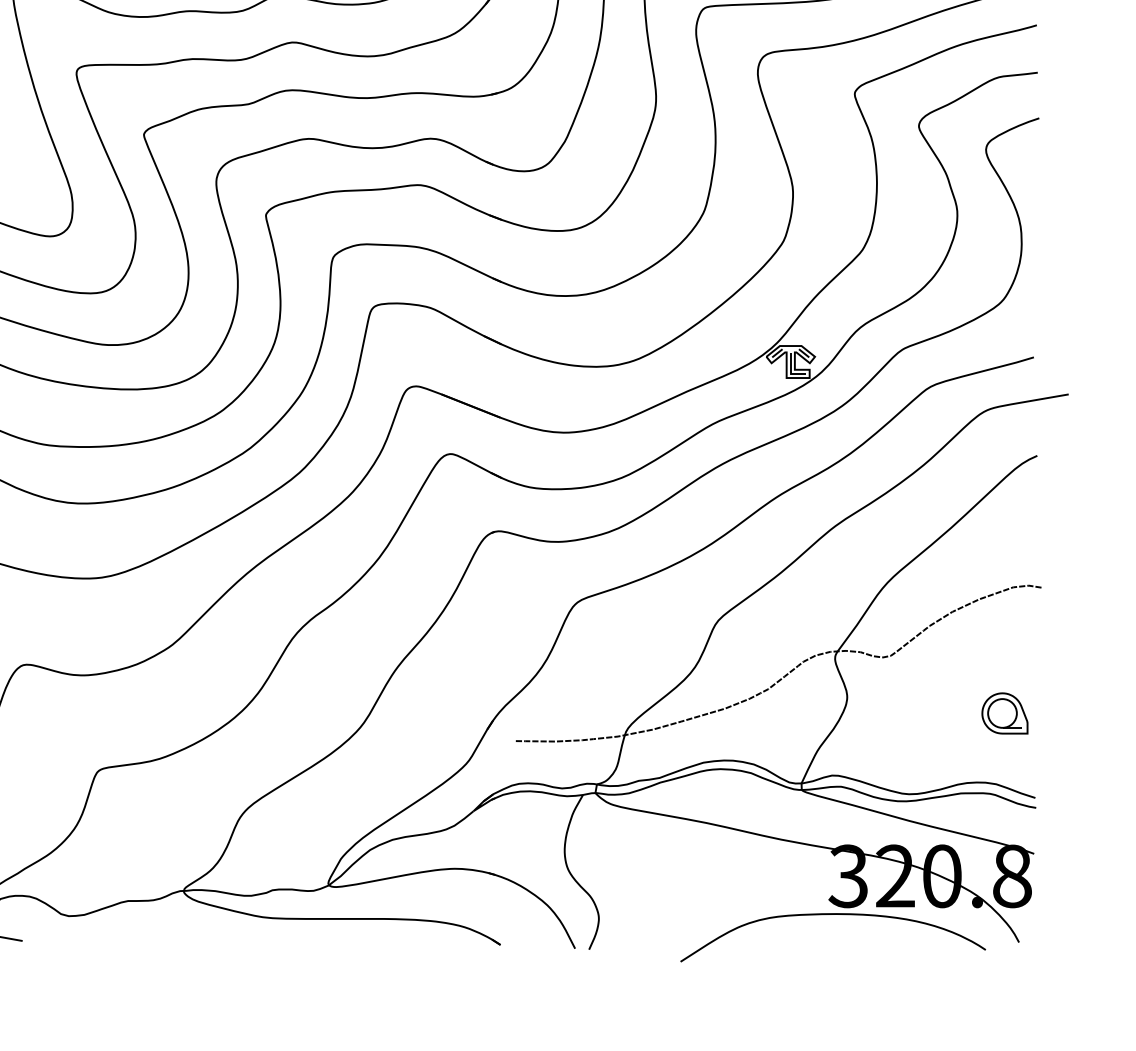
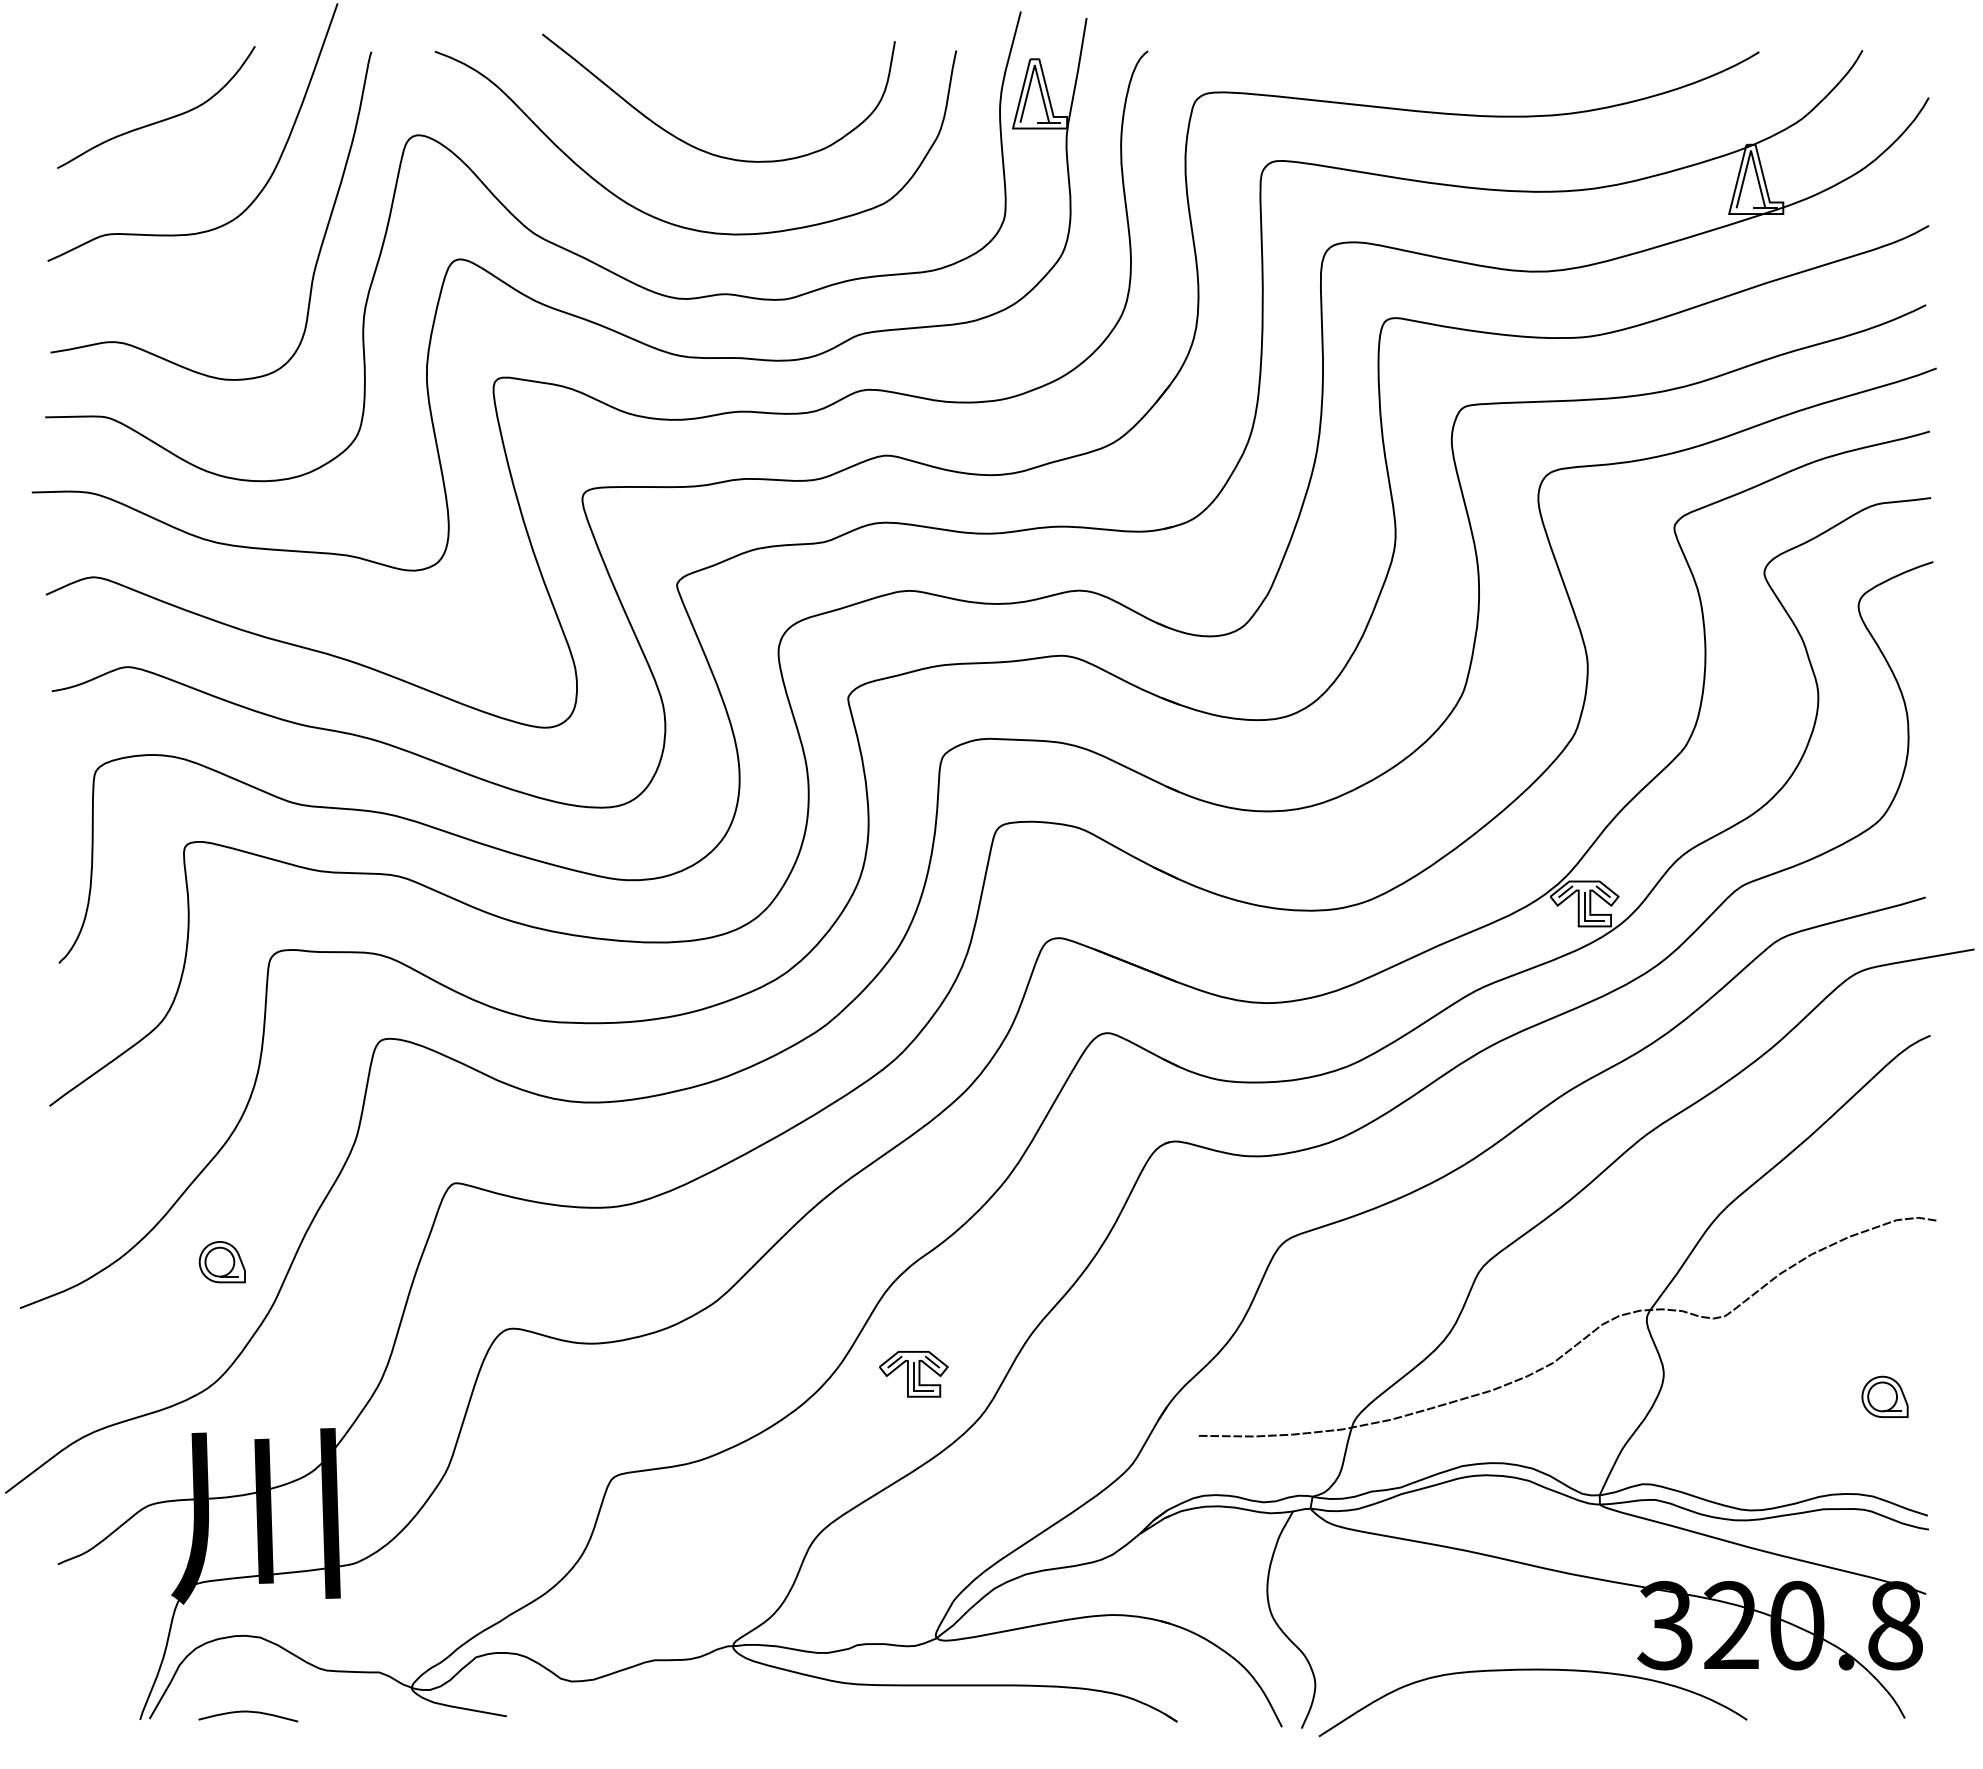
part: (312, 697) -> (913, 1374), added
part: (1004, 713) -> (1884, 1396), size x0.71
curve: (832, 914) -> (1532, 1670), moved

